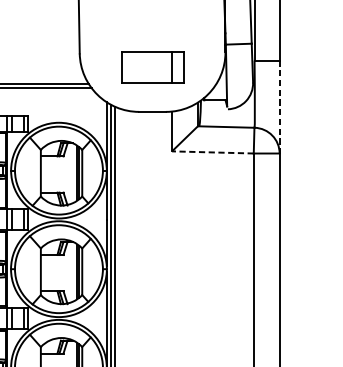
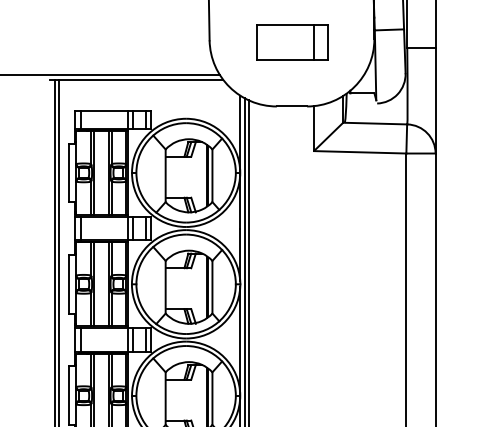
part: (153, 67) -> (292, 42), moved
line: (279, 106) -> (435, 100), dashed -> solid
line: (212, 152) -> (359, 152), dashed -> solid

